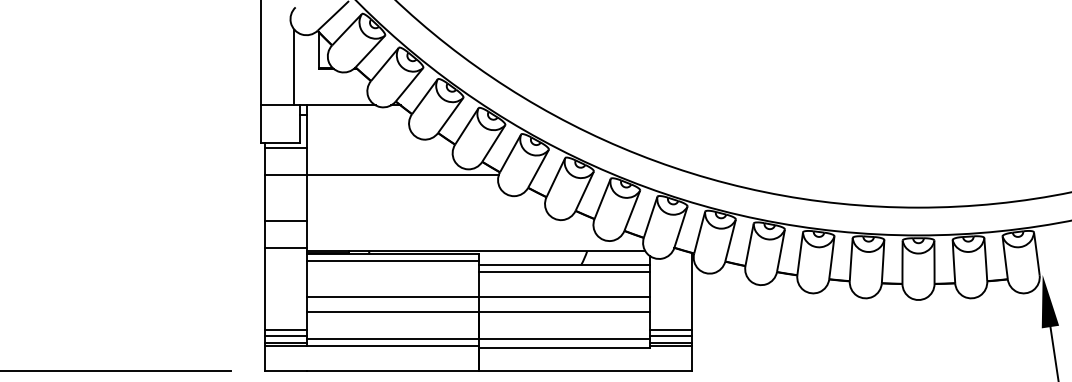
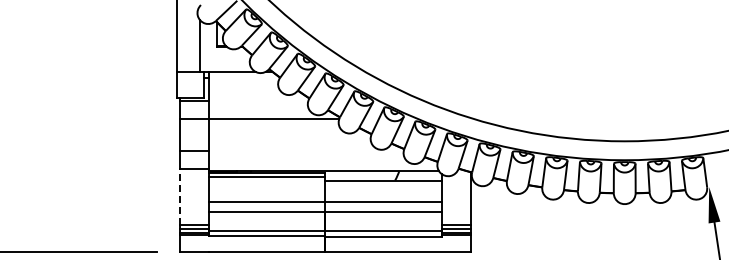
line: (563, 272) -> (383, 185), removed
line: (265, 288) -> (180, 196), solid -> dashed

